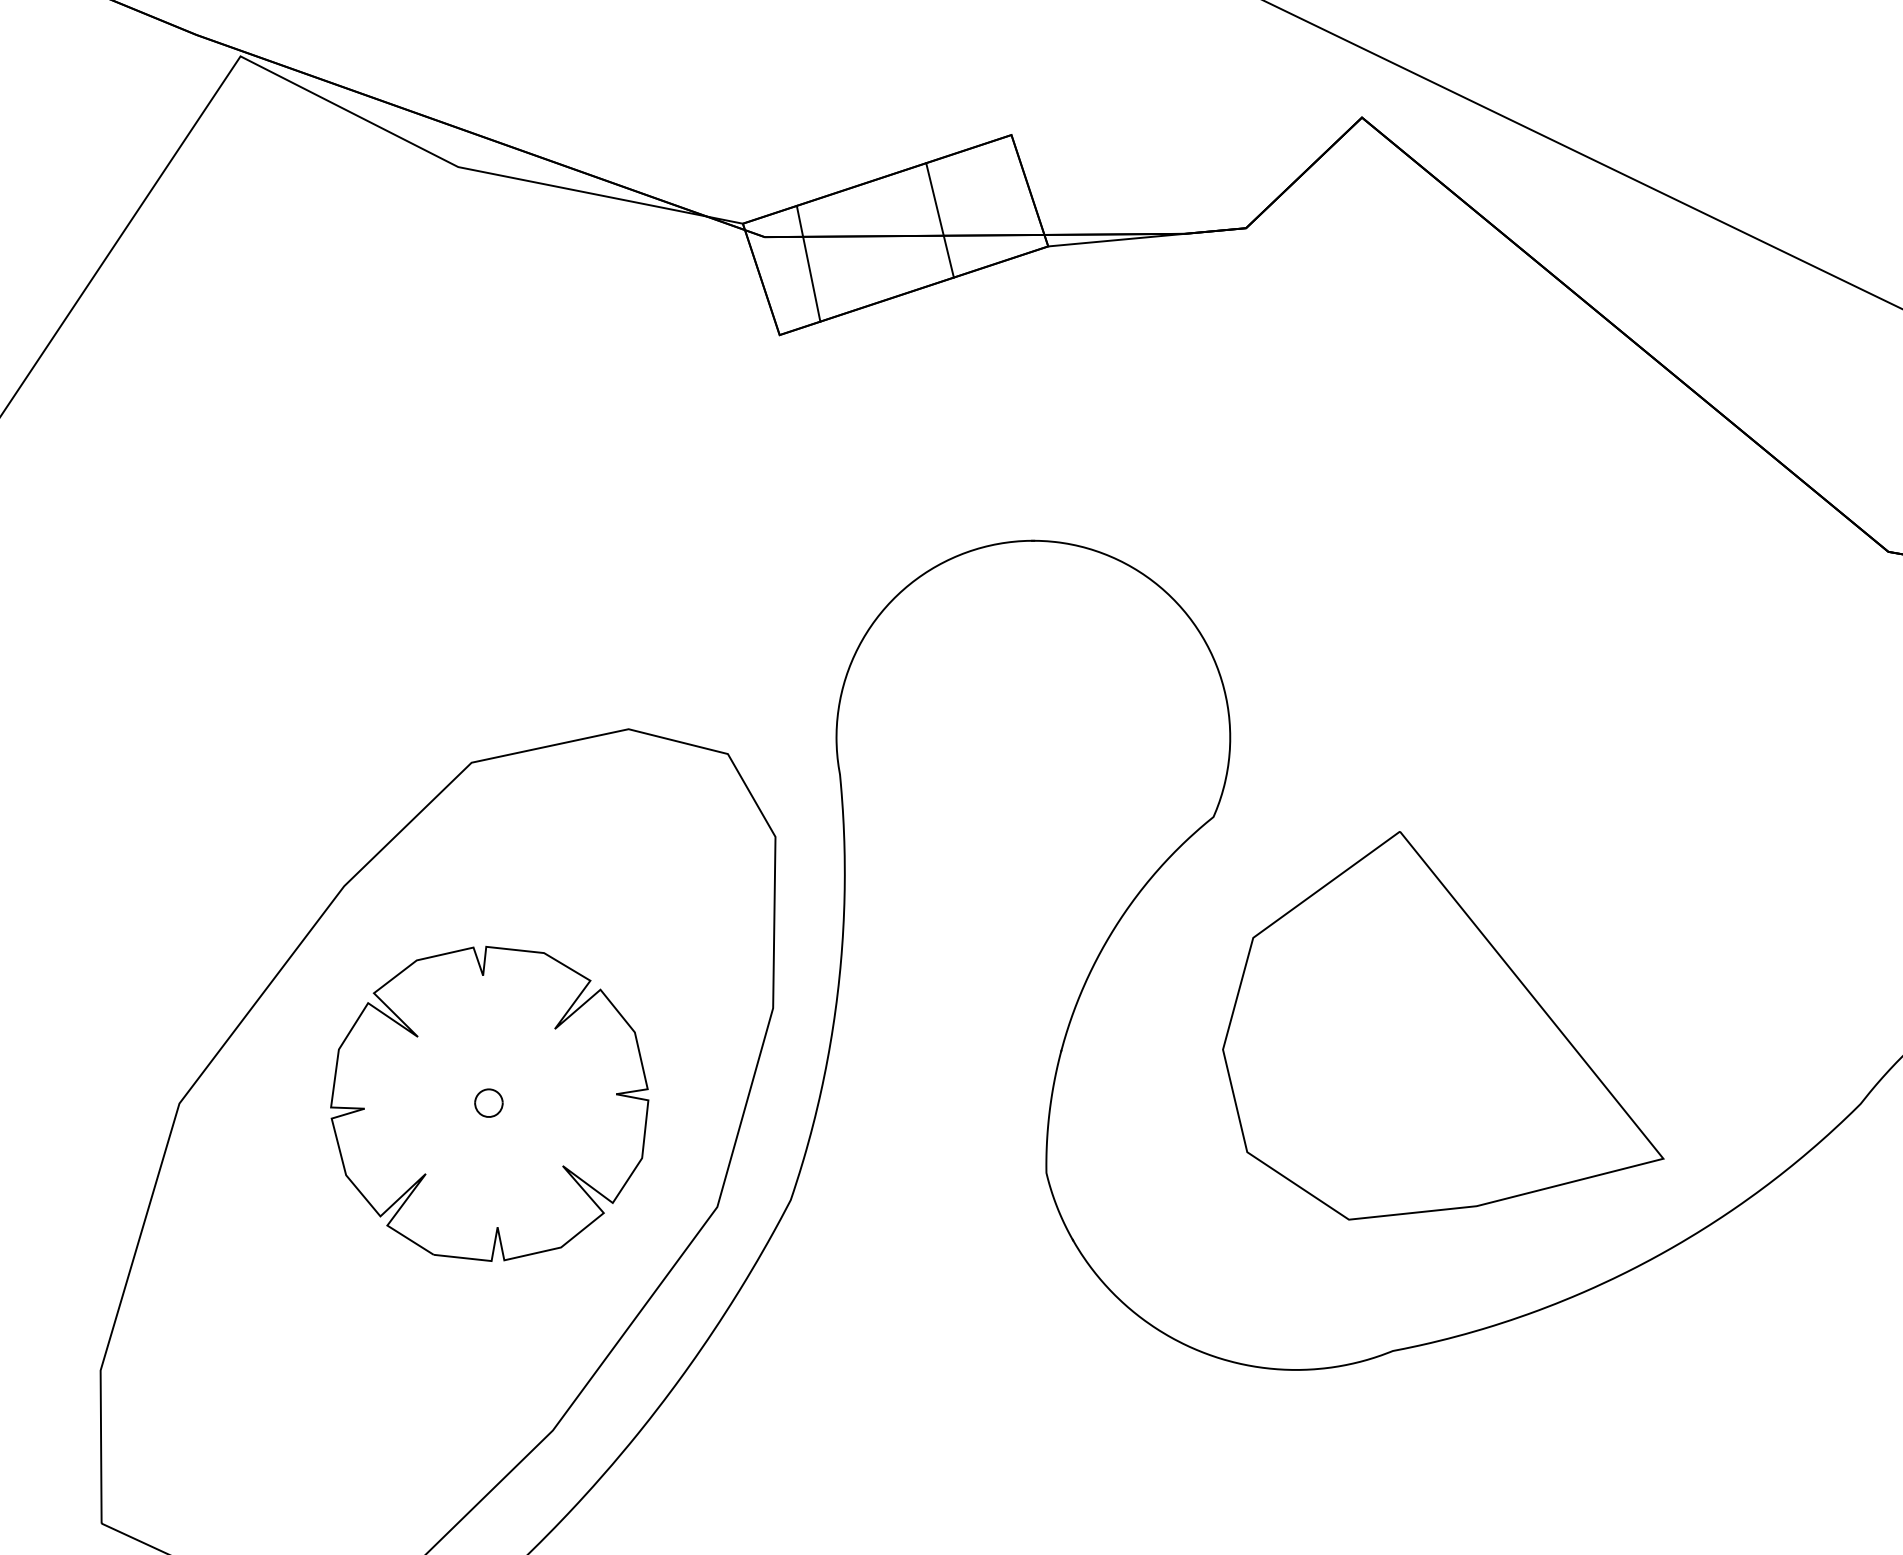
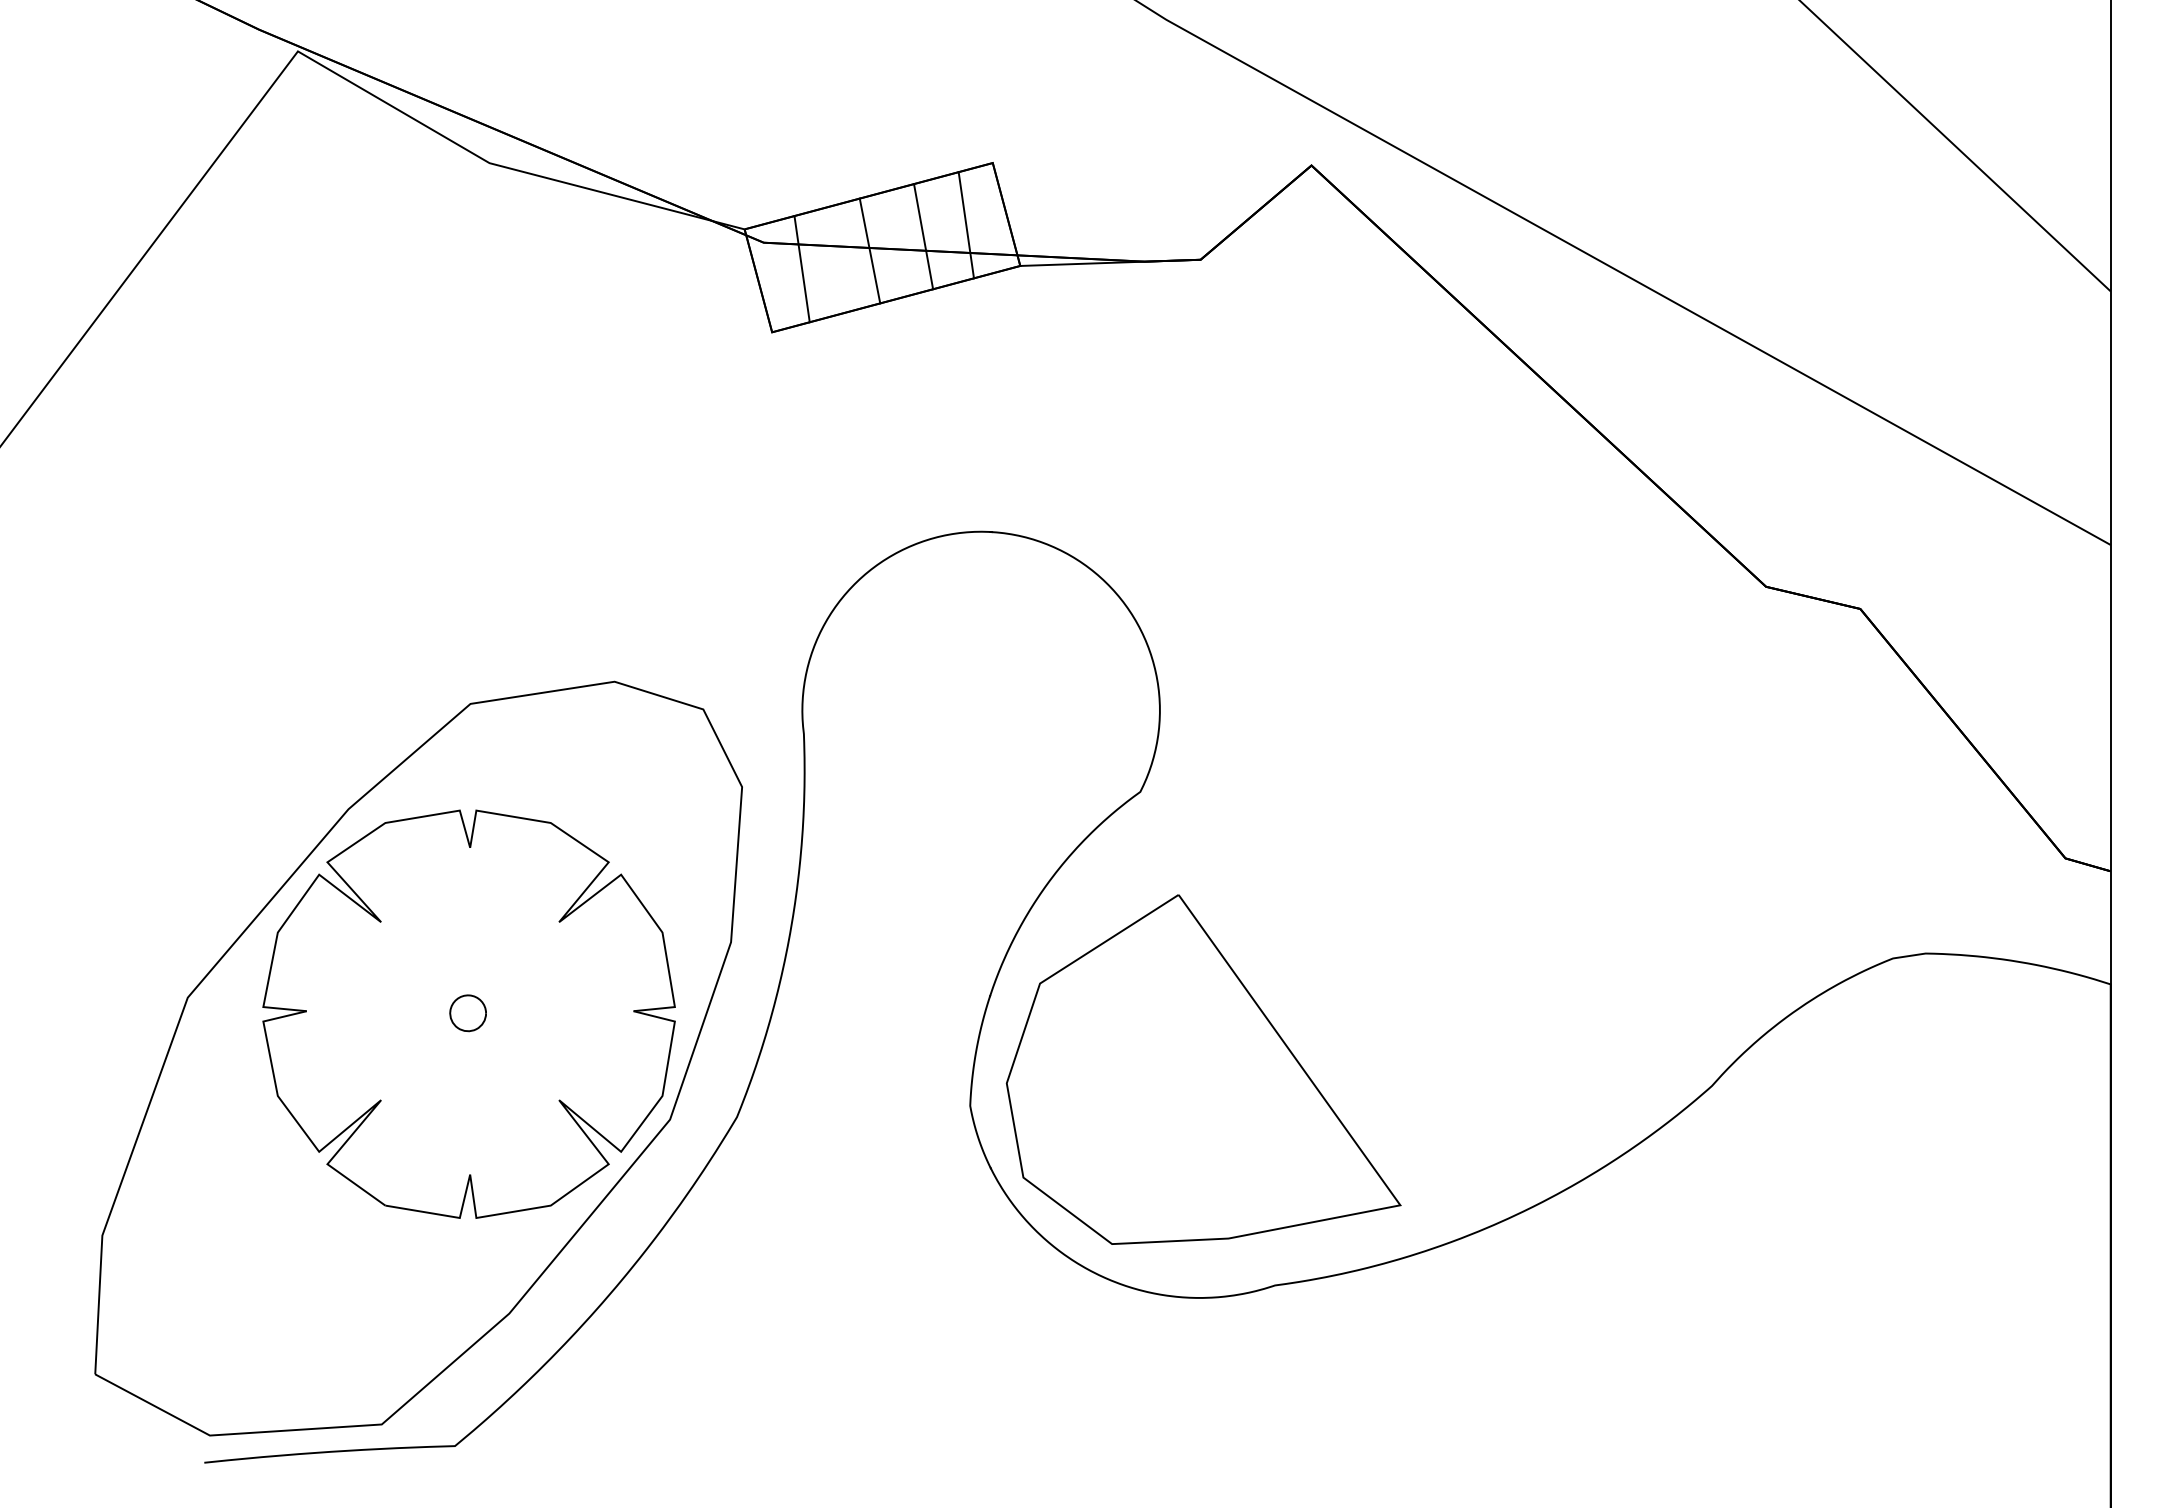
line: (985, 205) -> (965, 225), added
line: (881, 239) -> (869, 250), added
part: (1438, 1021) -> (1203, 1069), moved
part: (489, 1103) -> (468, 1013), size x1.43

